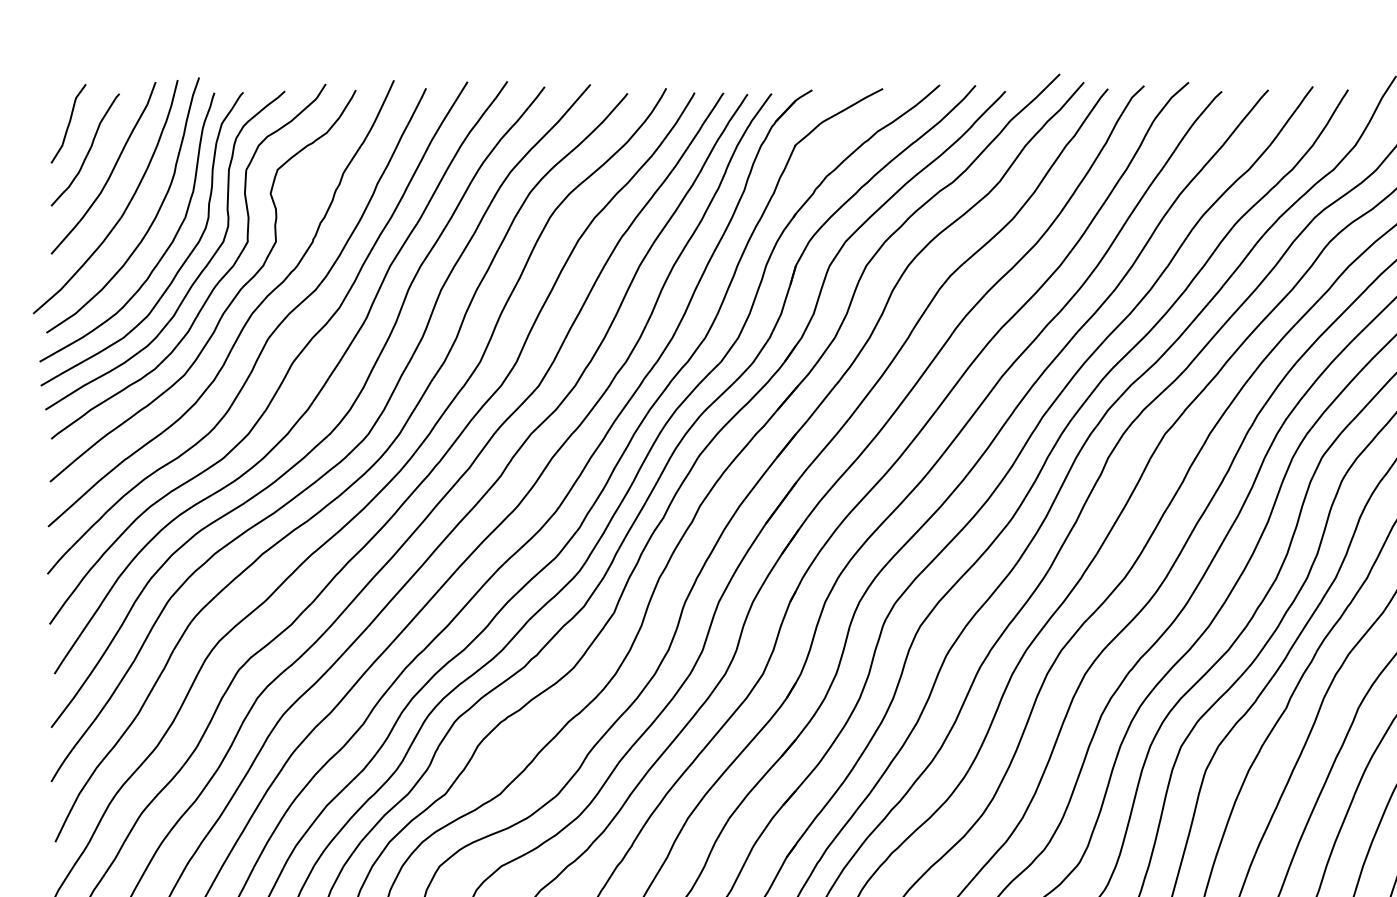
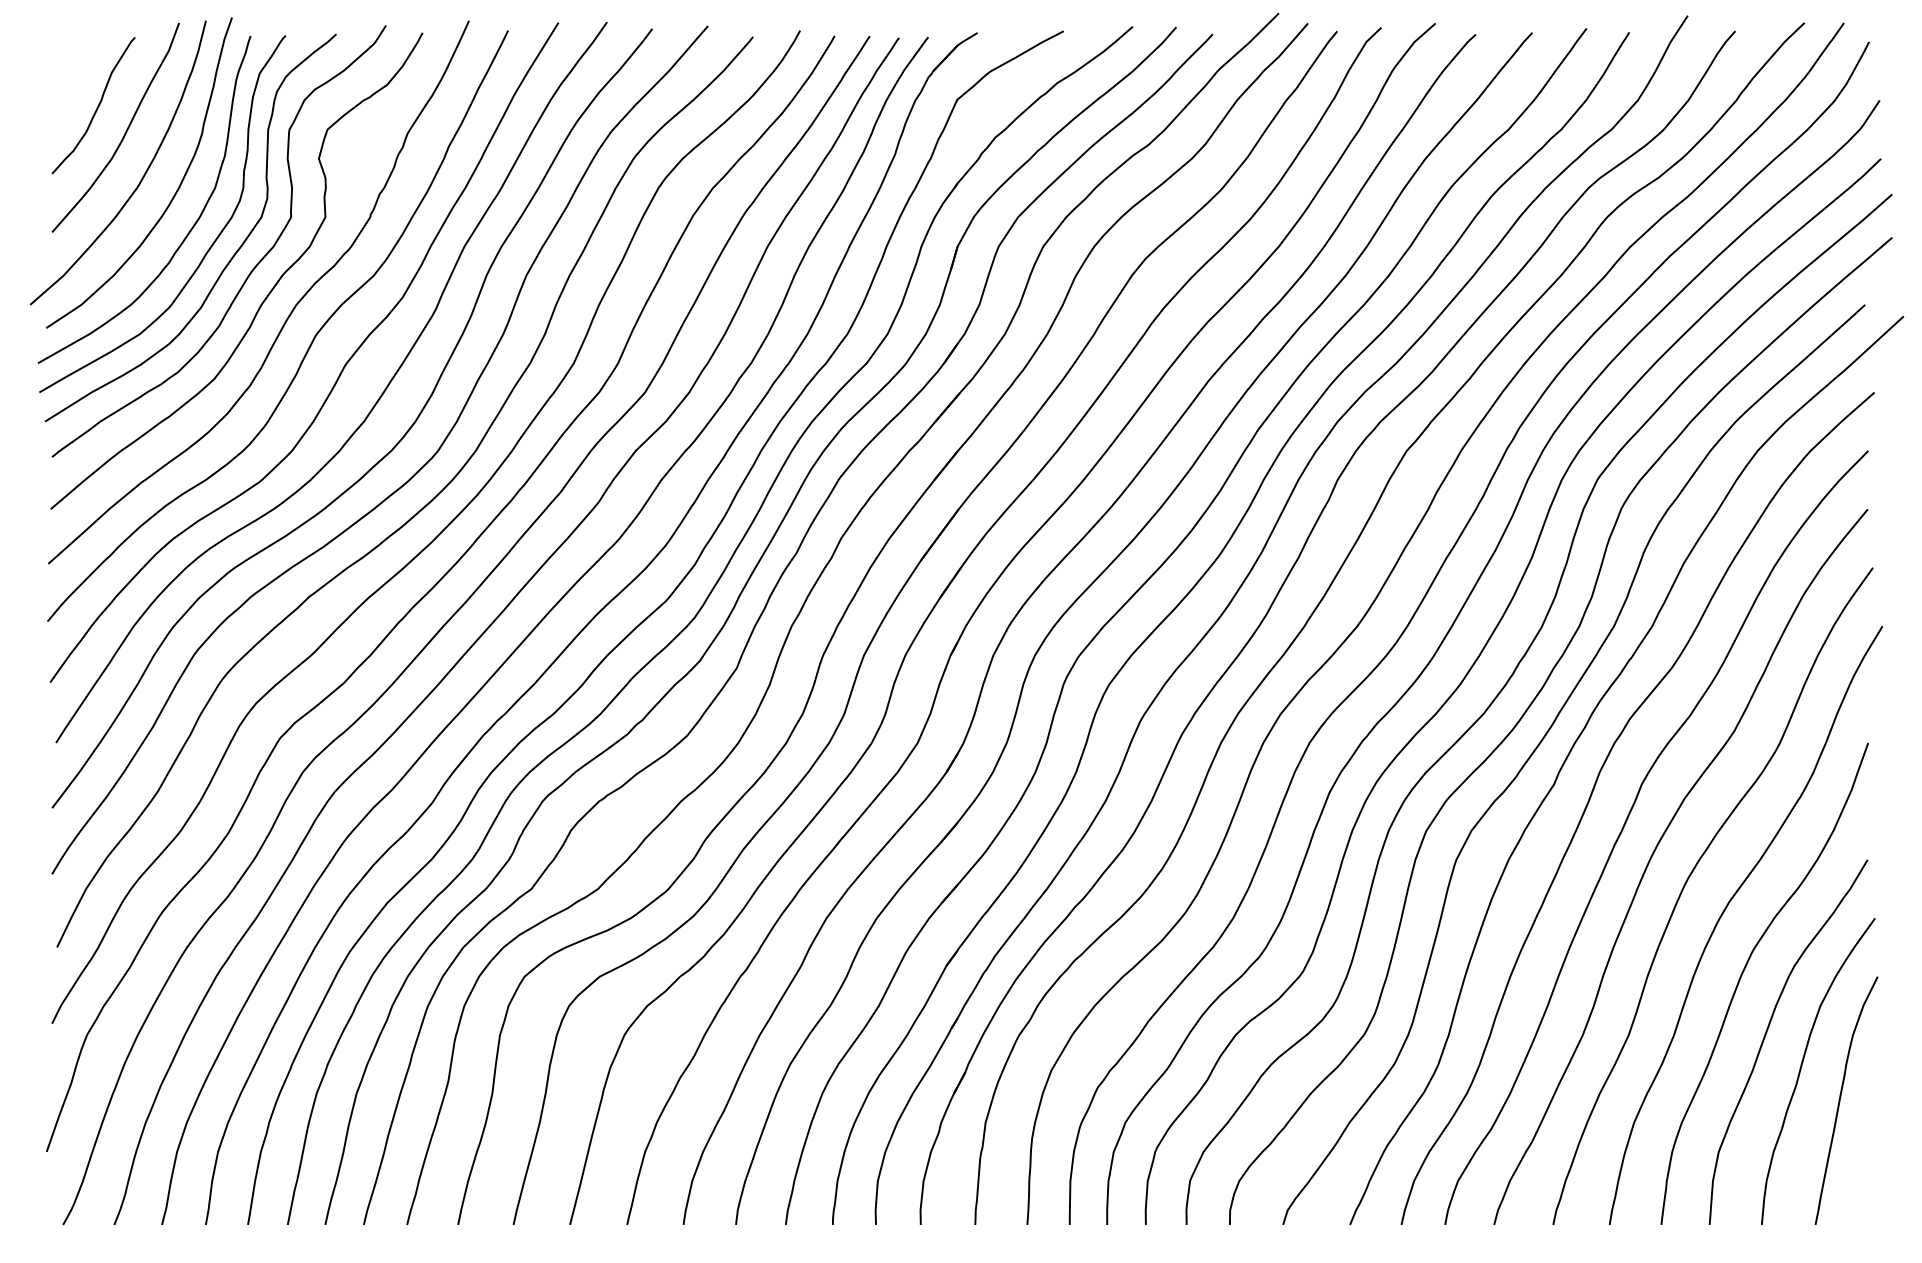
curve: (68, 123) -> (73, 73), removed

